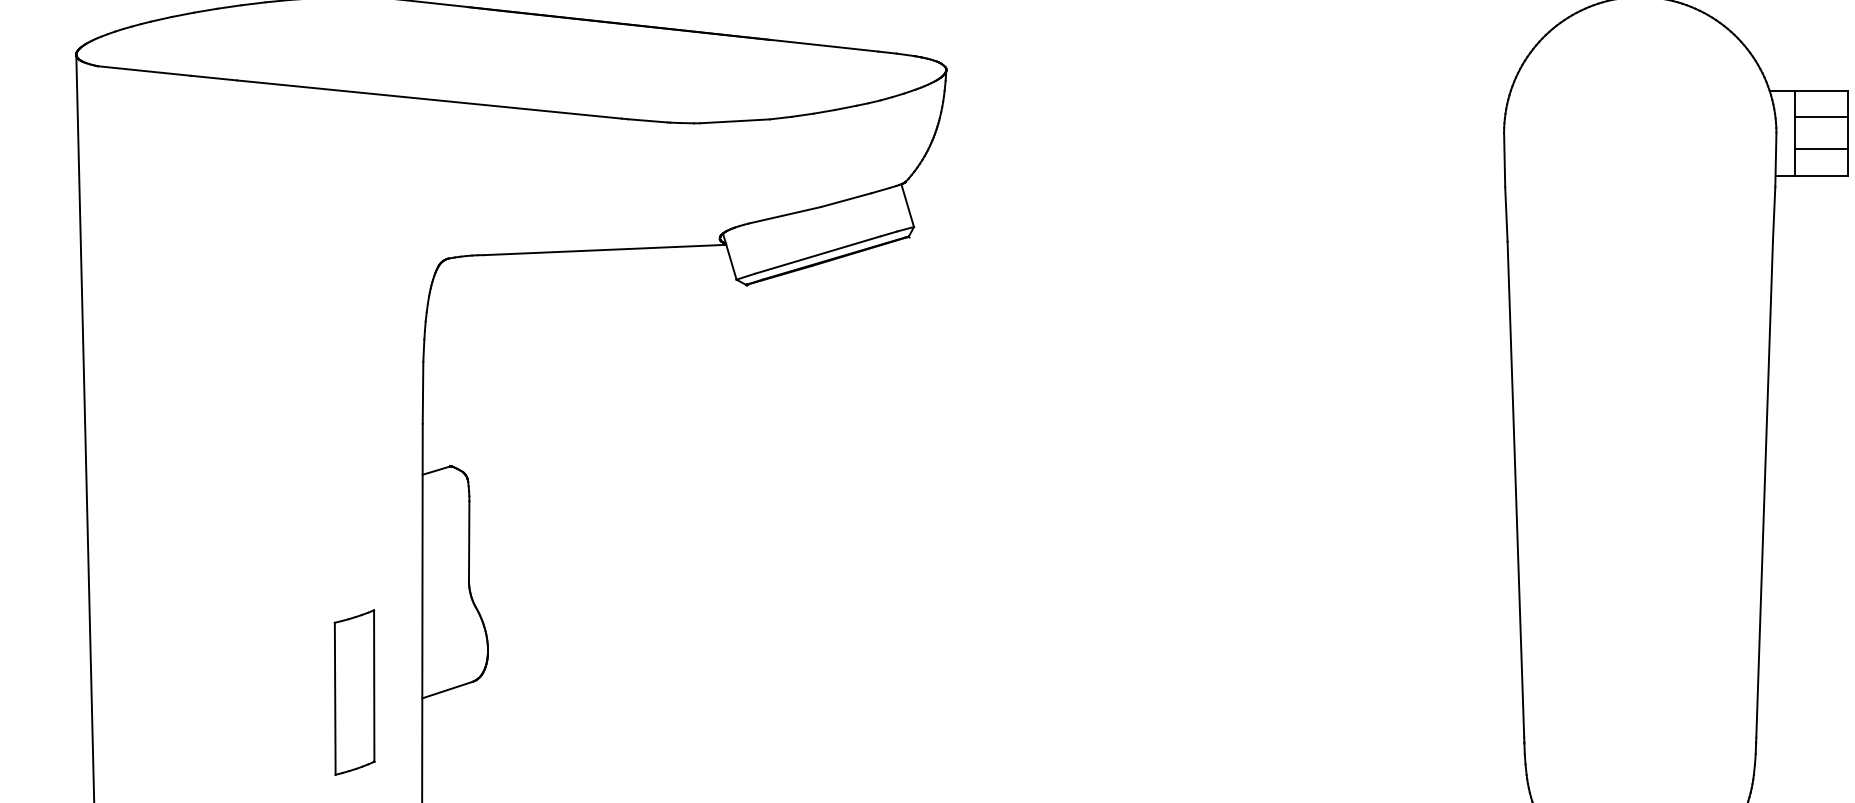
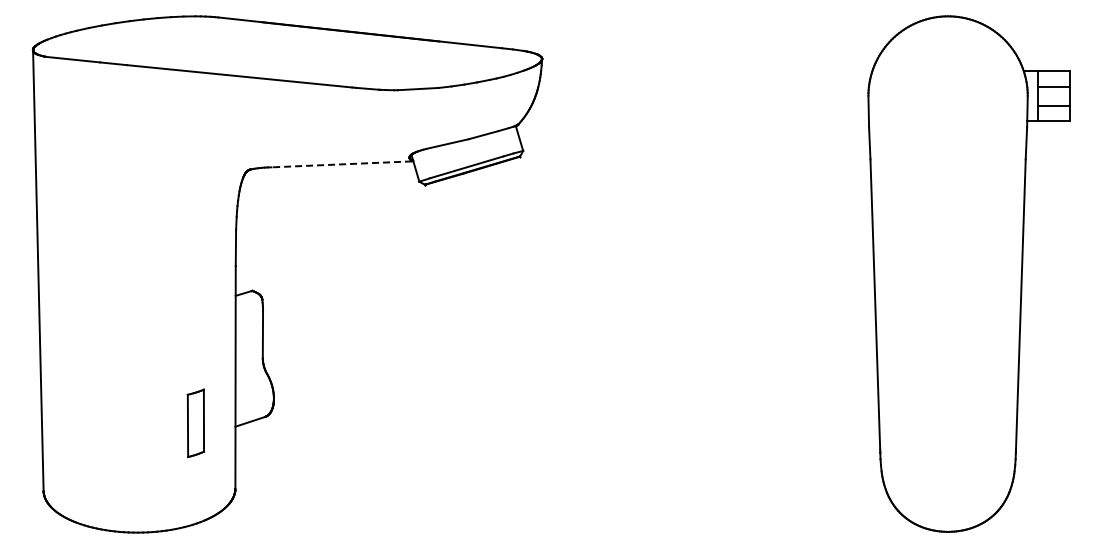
line: (603, 250) -> (341, 164), solid -> dashed
part: (353, 692) -> (195, 423), size x0.7

